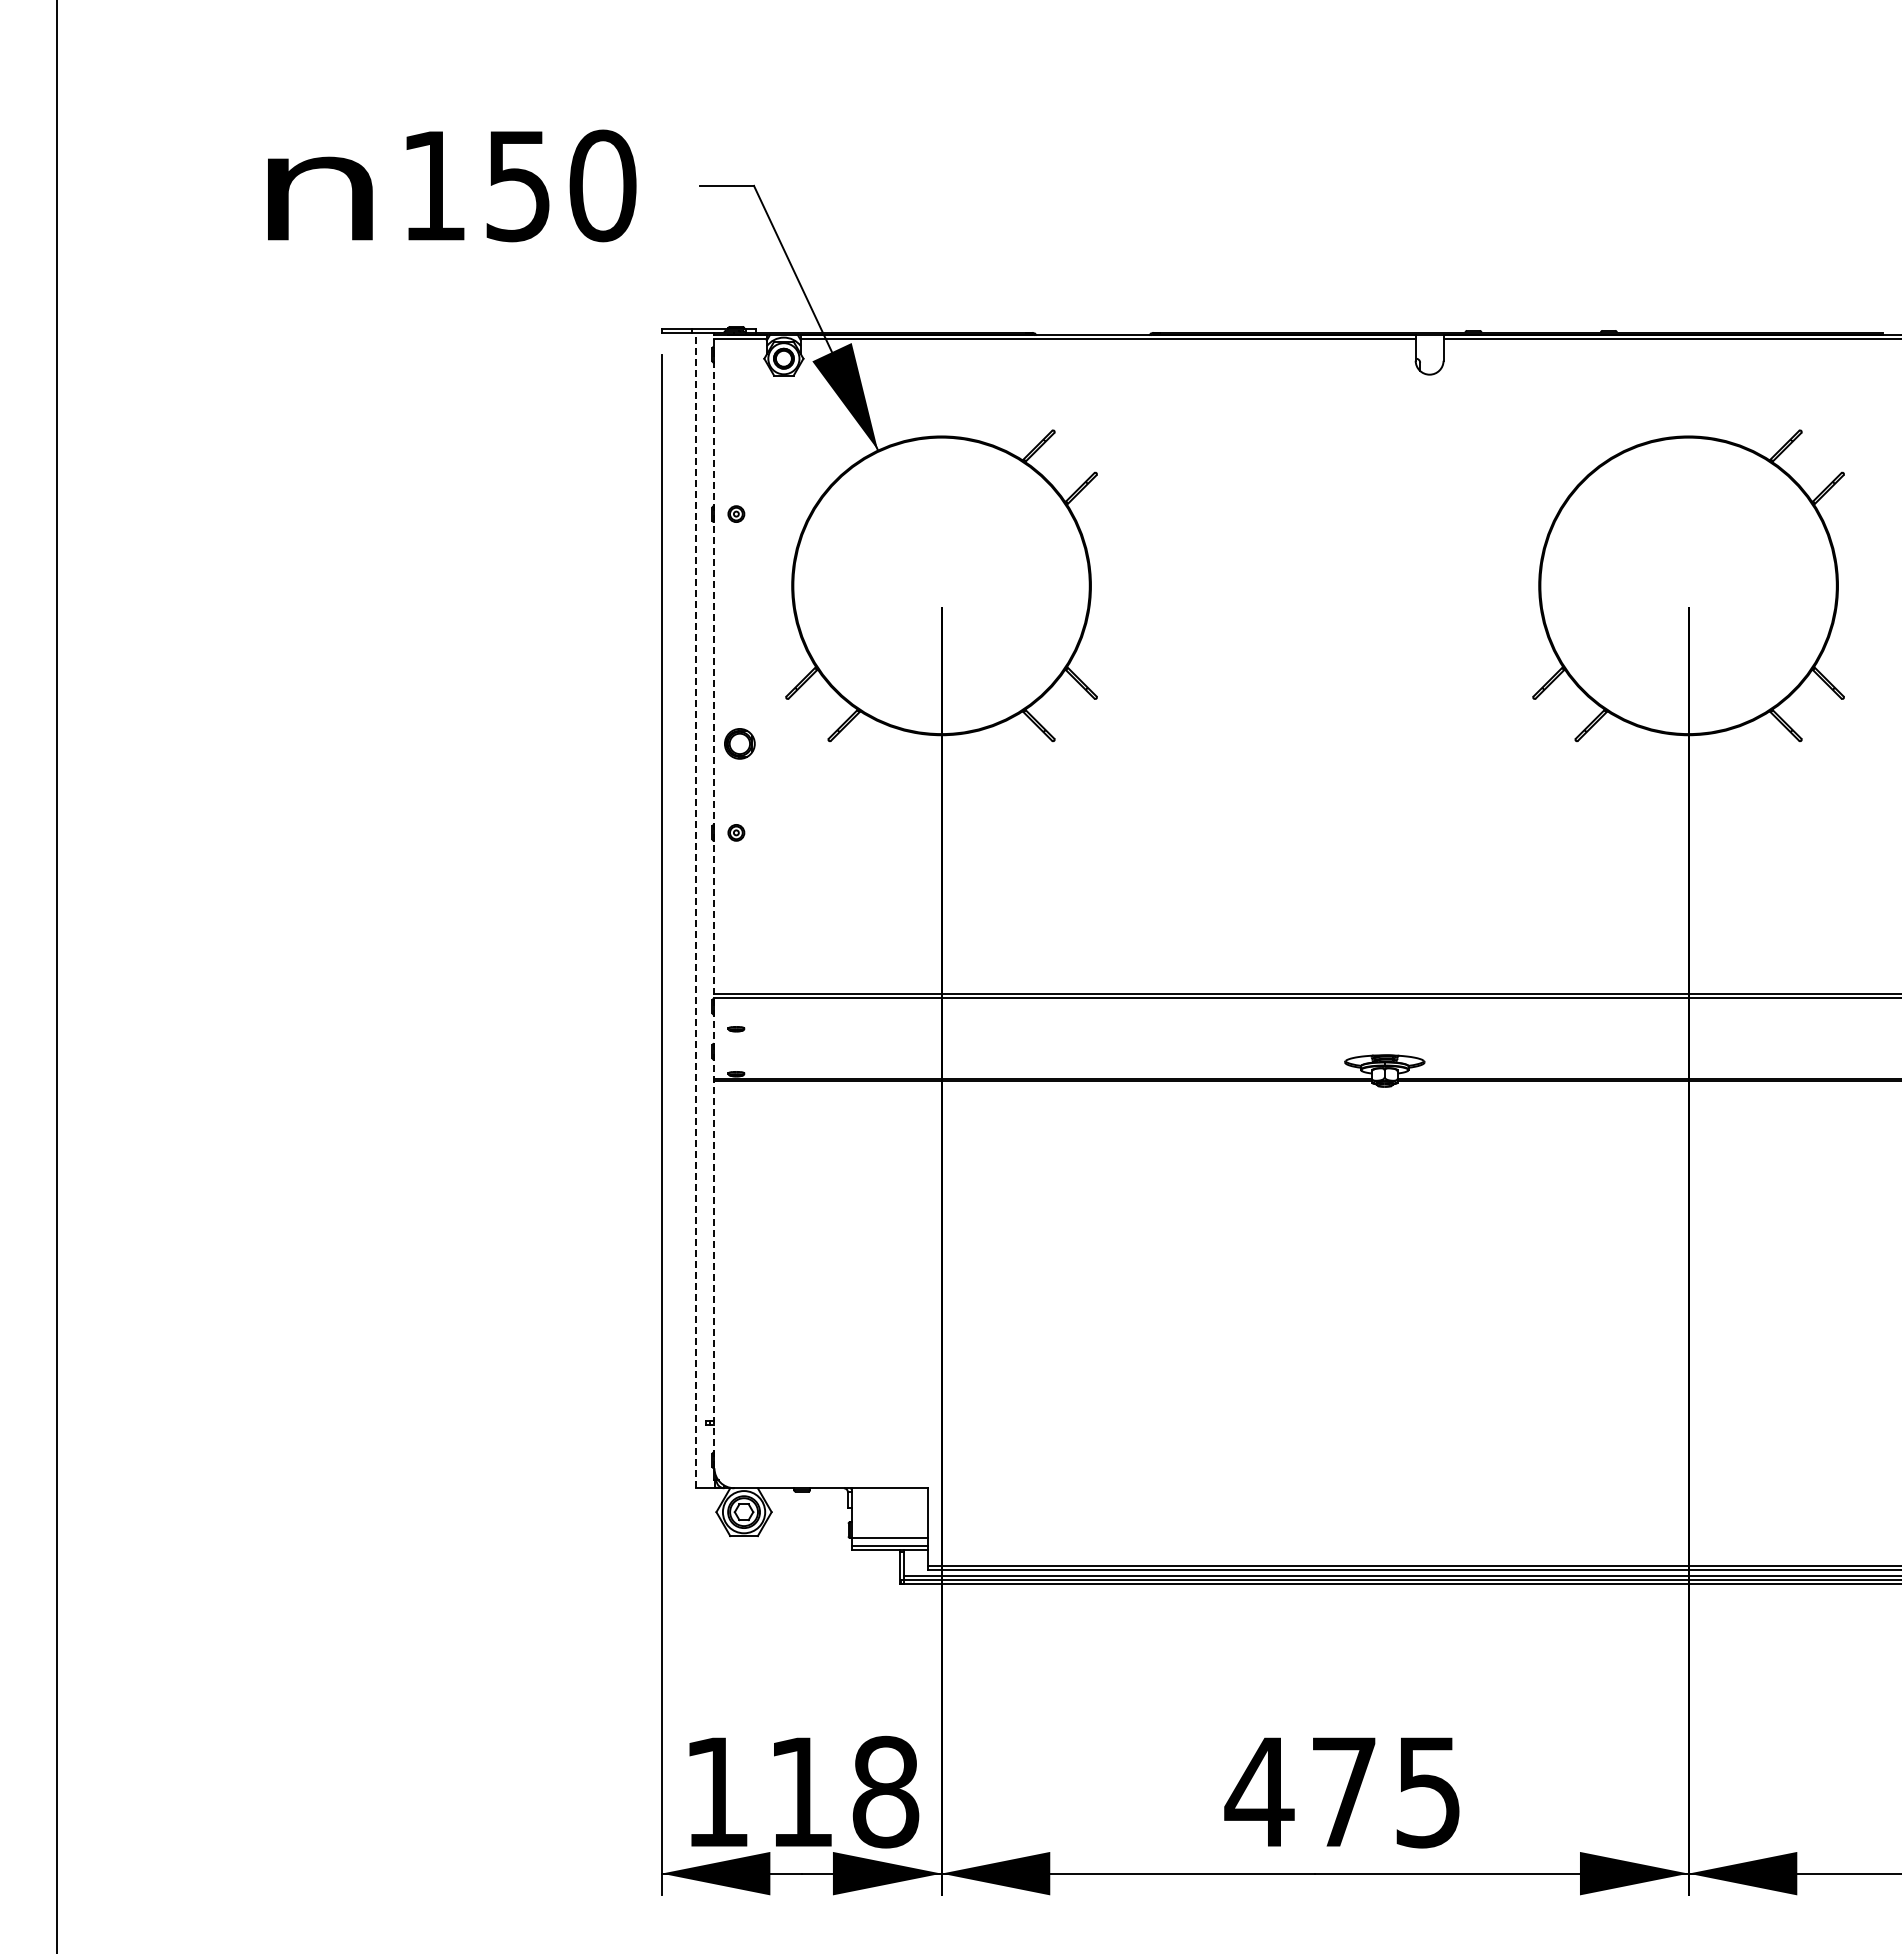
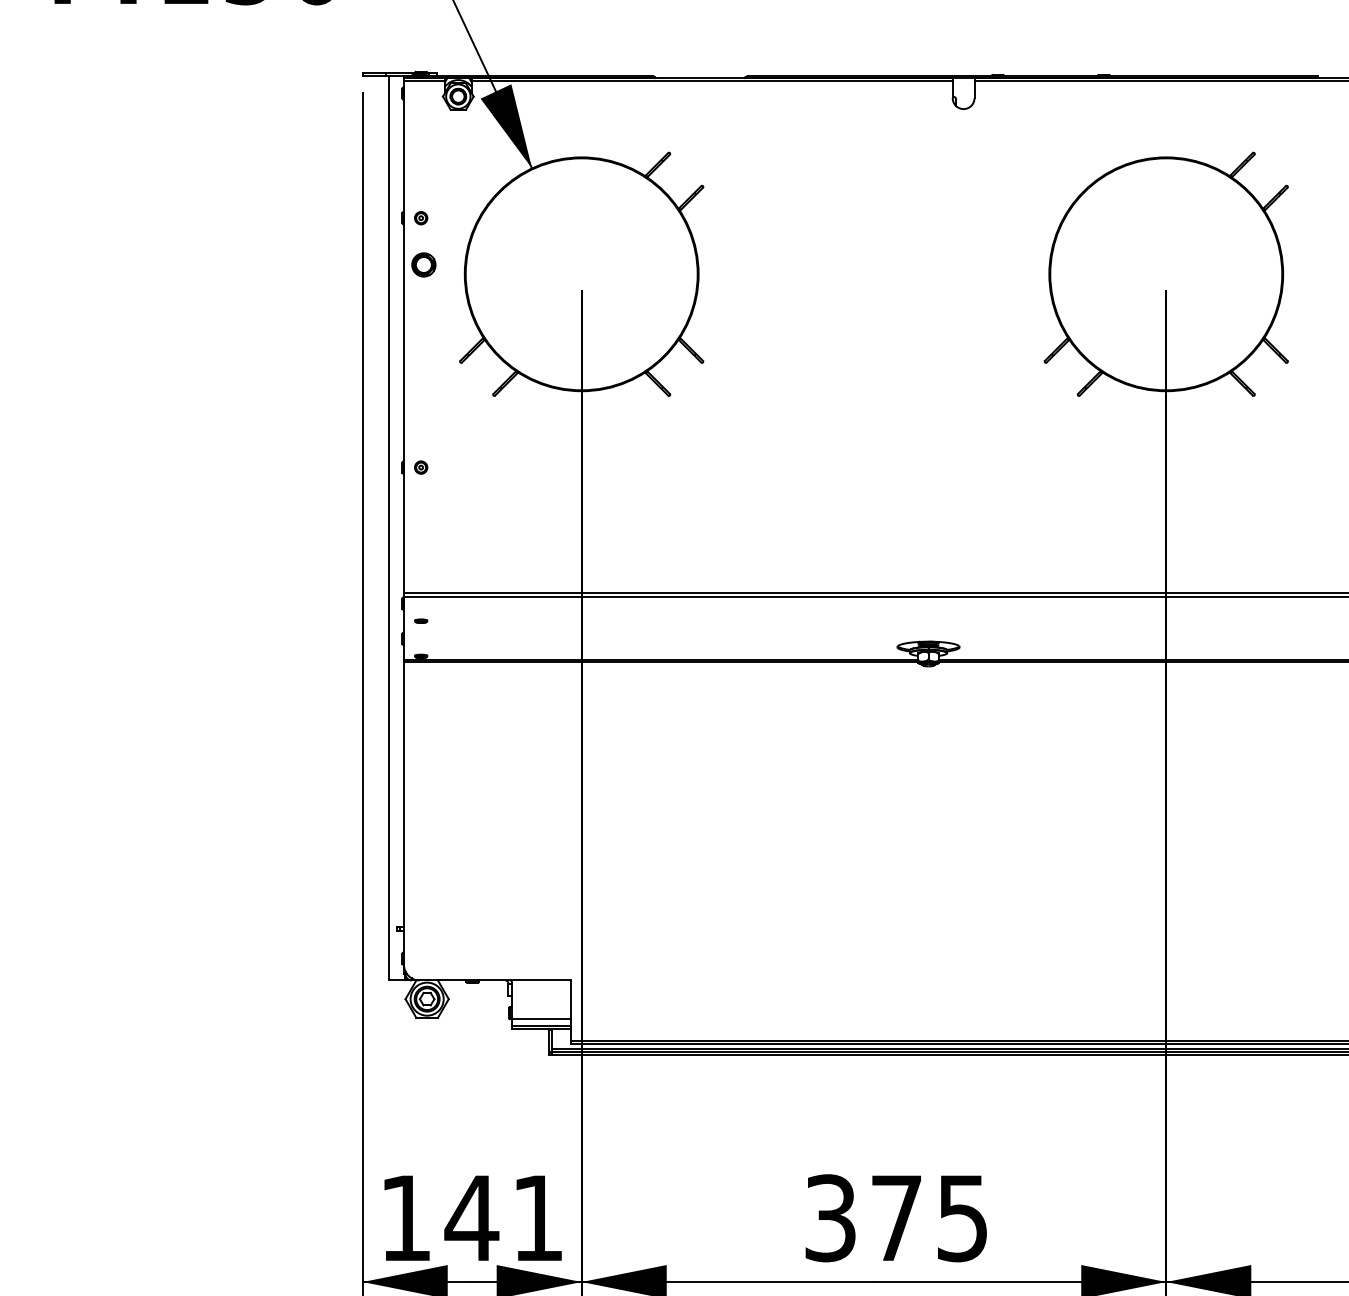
part: (739, 743) -> (423, 264), moved
line: (714, 901) -> (404, 521), dashed -> solid
line: (695, 910) -> (389, 528), dashed -> solid
text: (842, 1791) -> (504, 1217), 118 -> 141
text: (1259, 1791) -> (830, 1217), 475 -> 375

